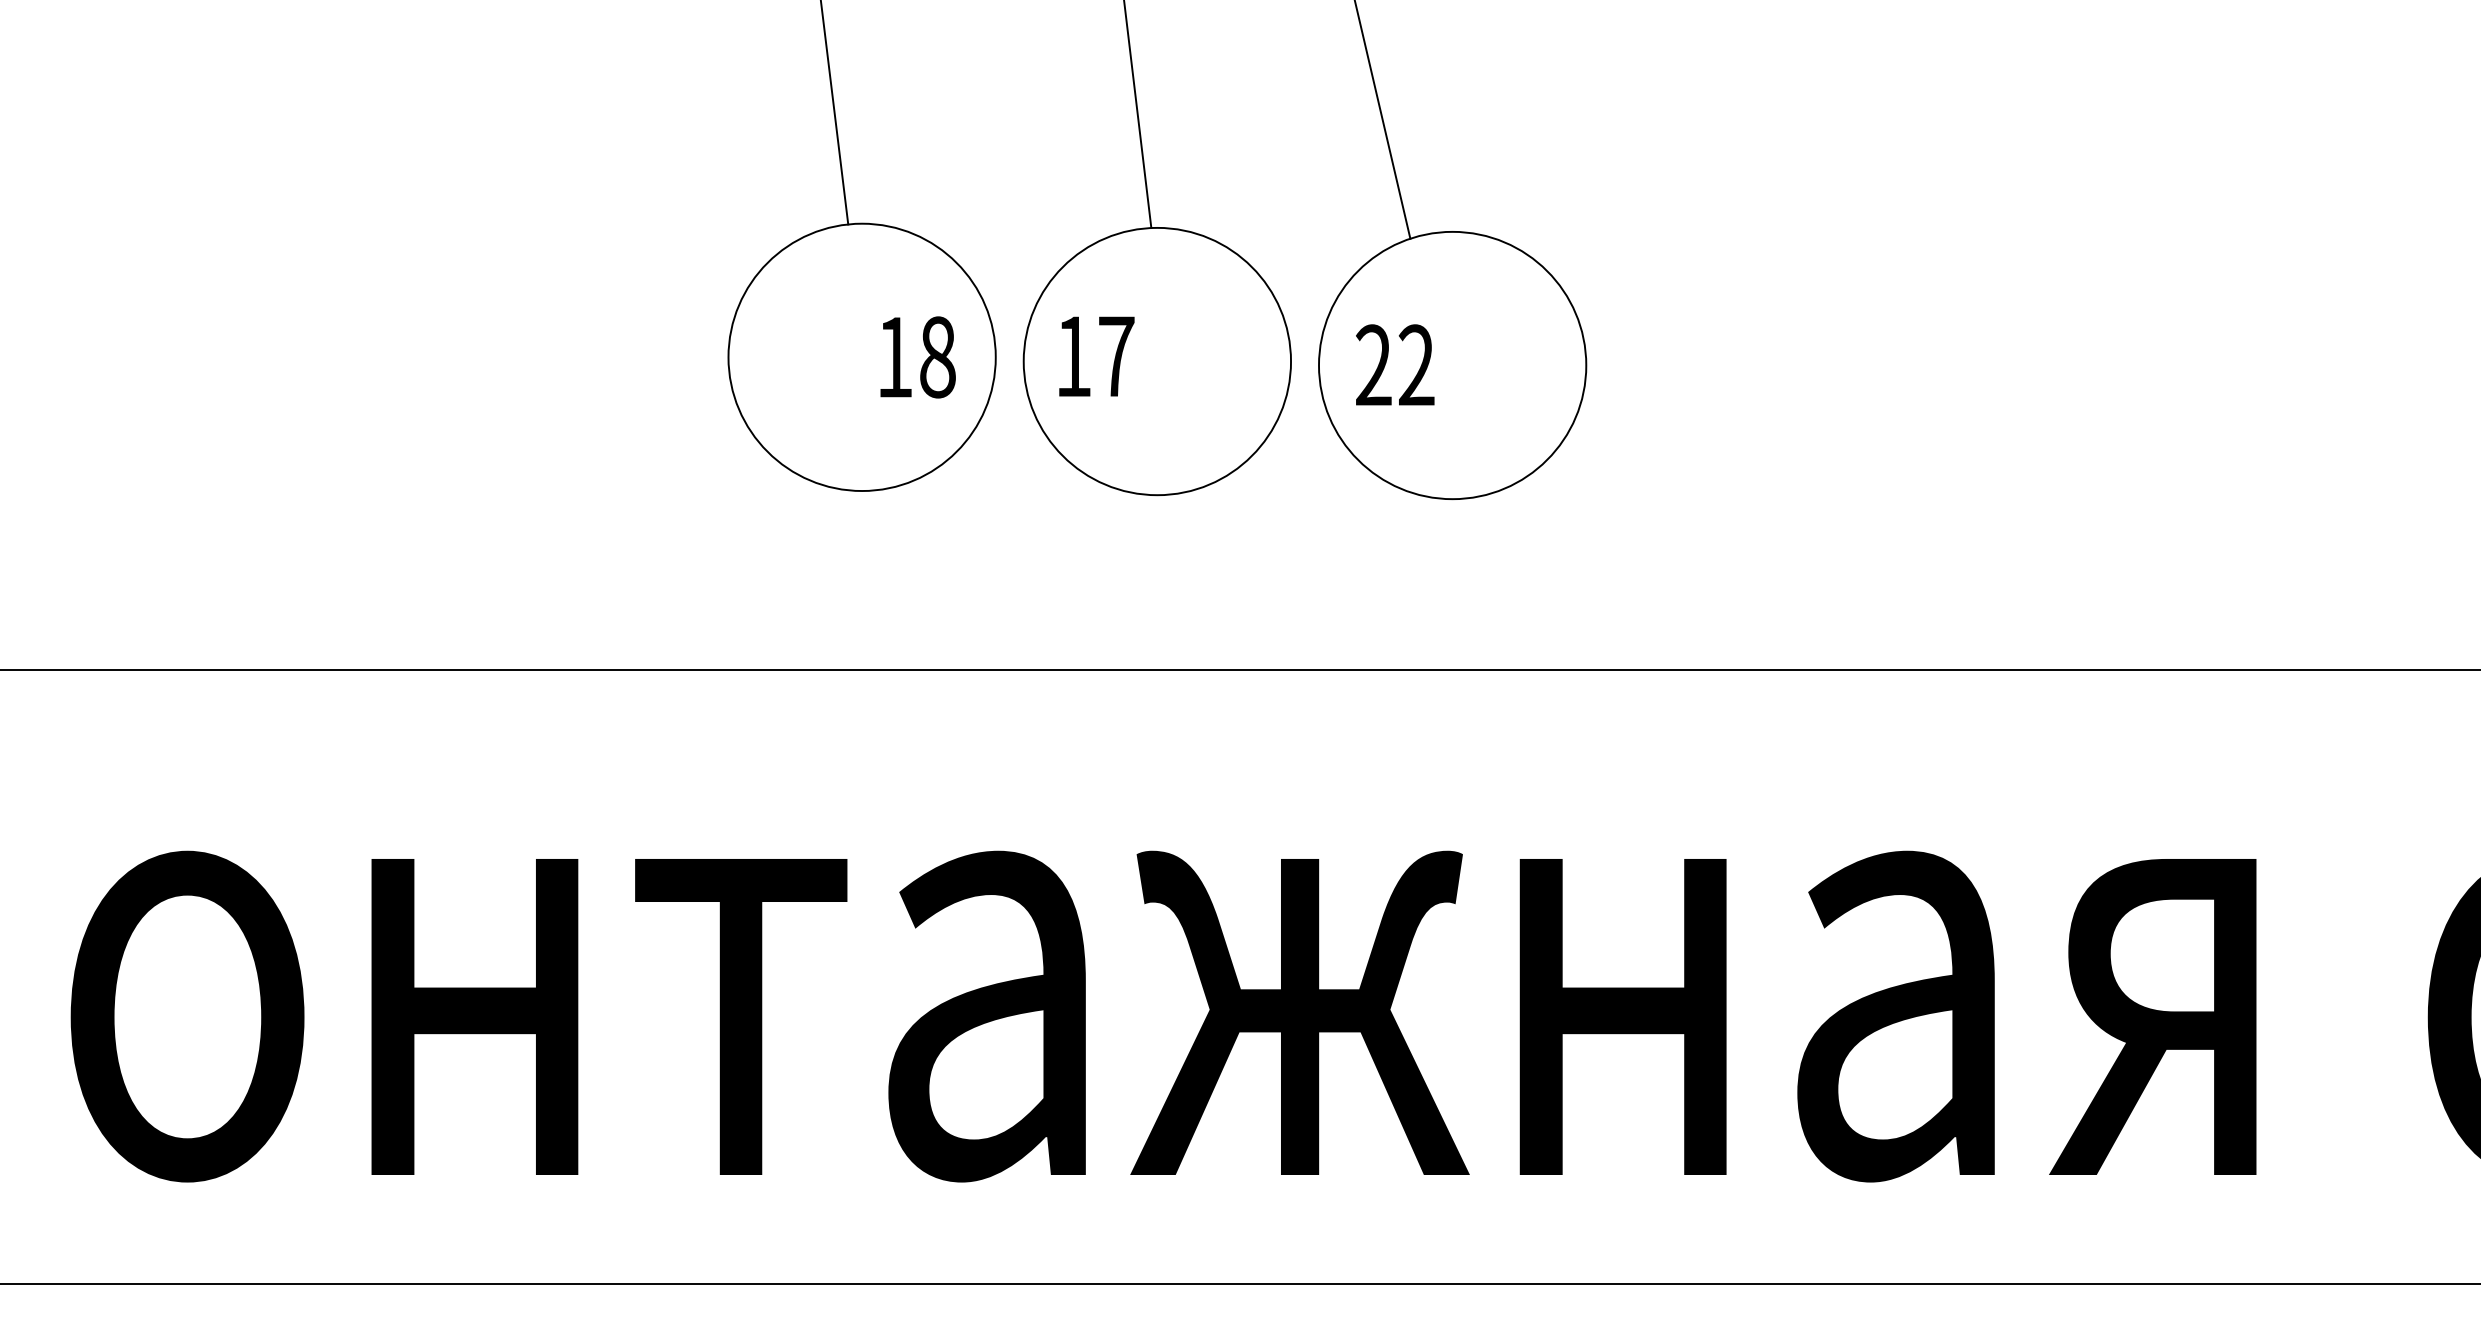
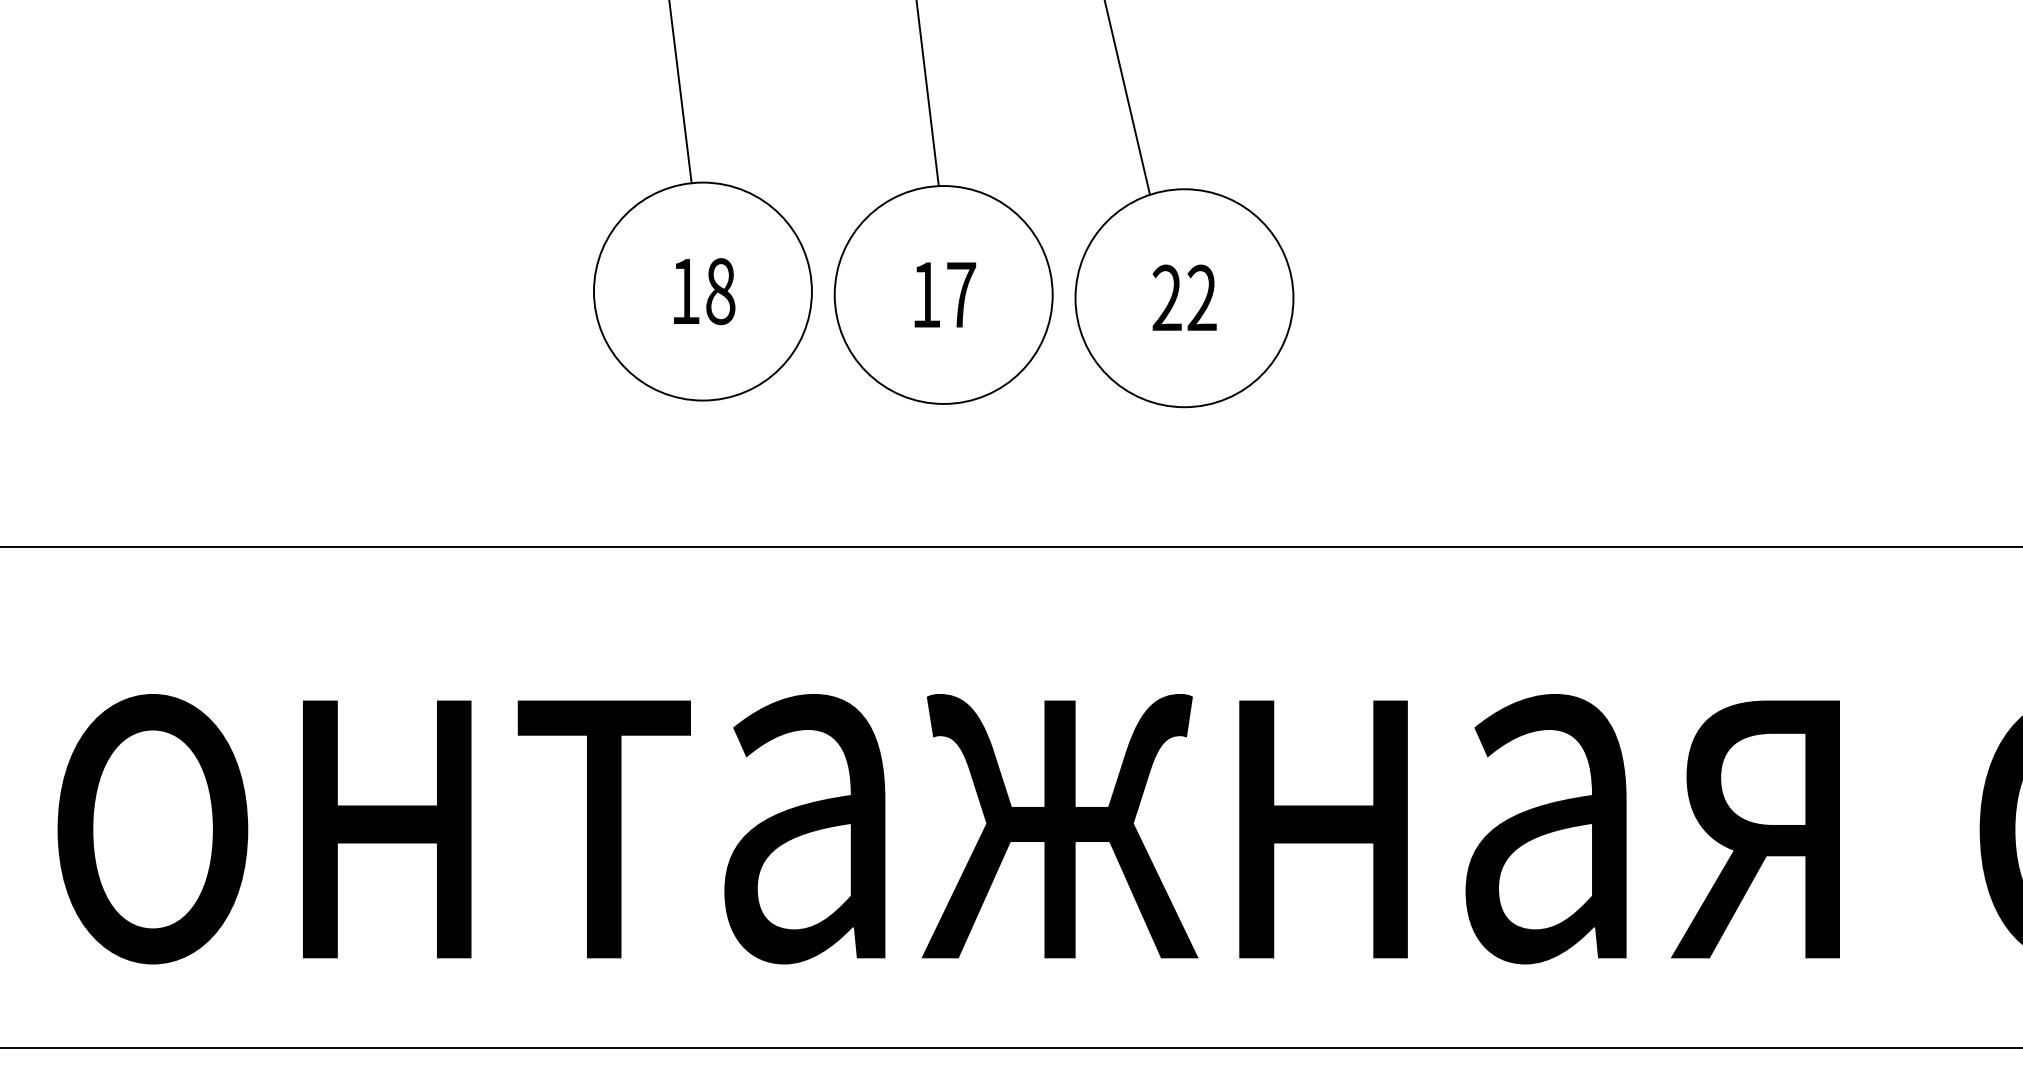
text: (1097, 356) -> (945, 294), moved
text: (917, 357) -> (704, 291), moved
text: (1395, 364) -> (1184, 297), moved

